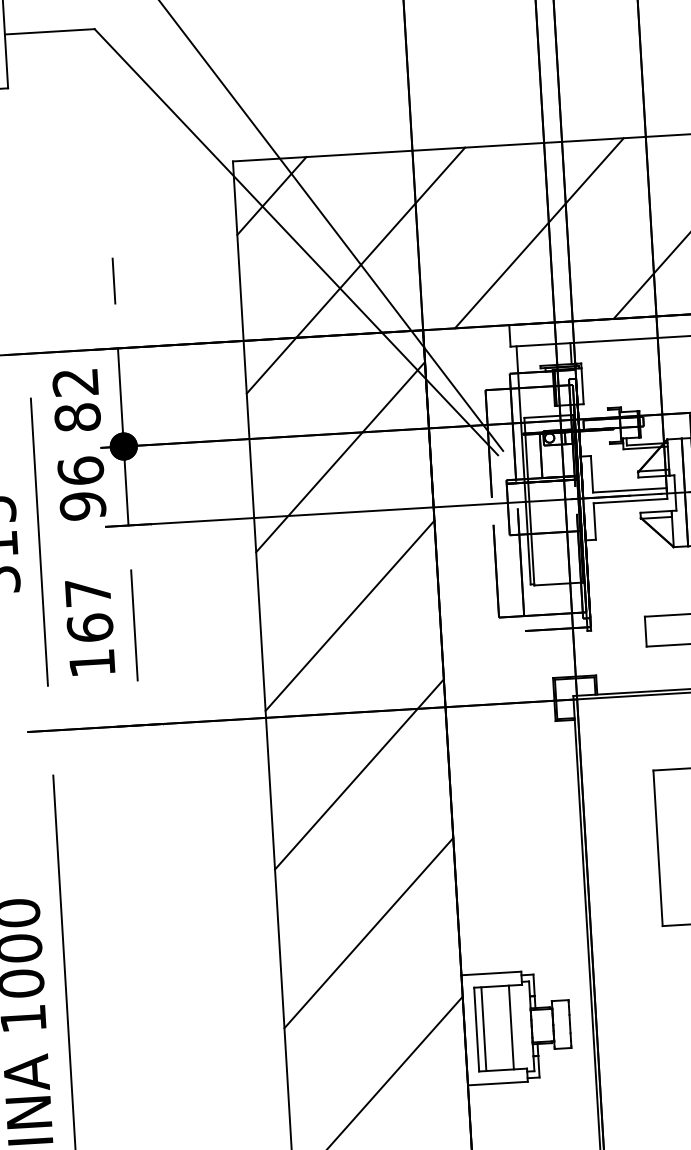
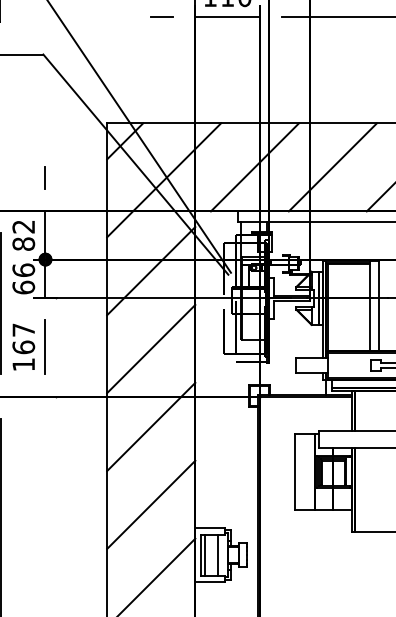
text: (82, 505) -> (23, 287), 96 -> 66

